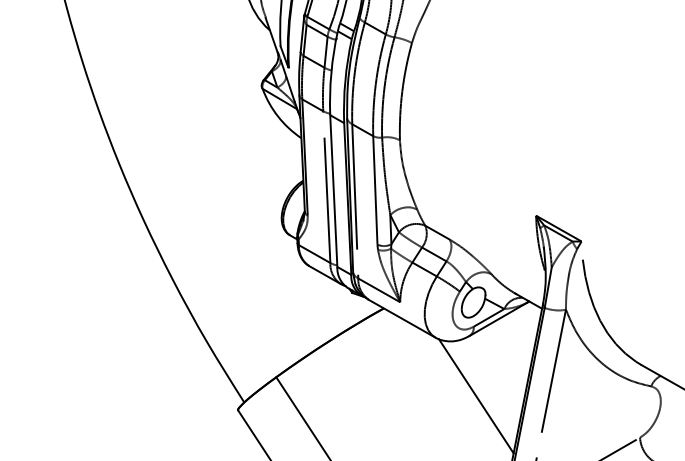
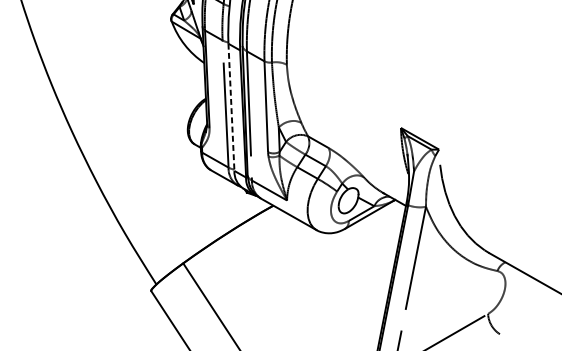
line: (333, 191) -> (231, 107), solid -> dashed
line: (475, 396) -> (350, 279), removed

